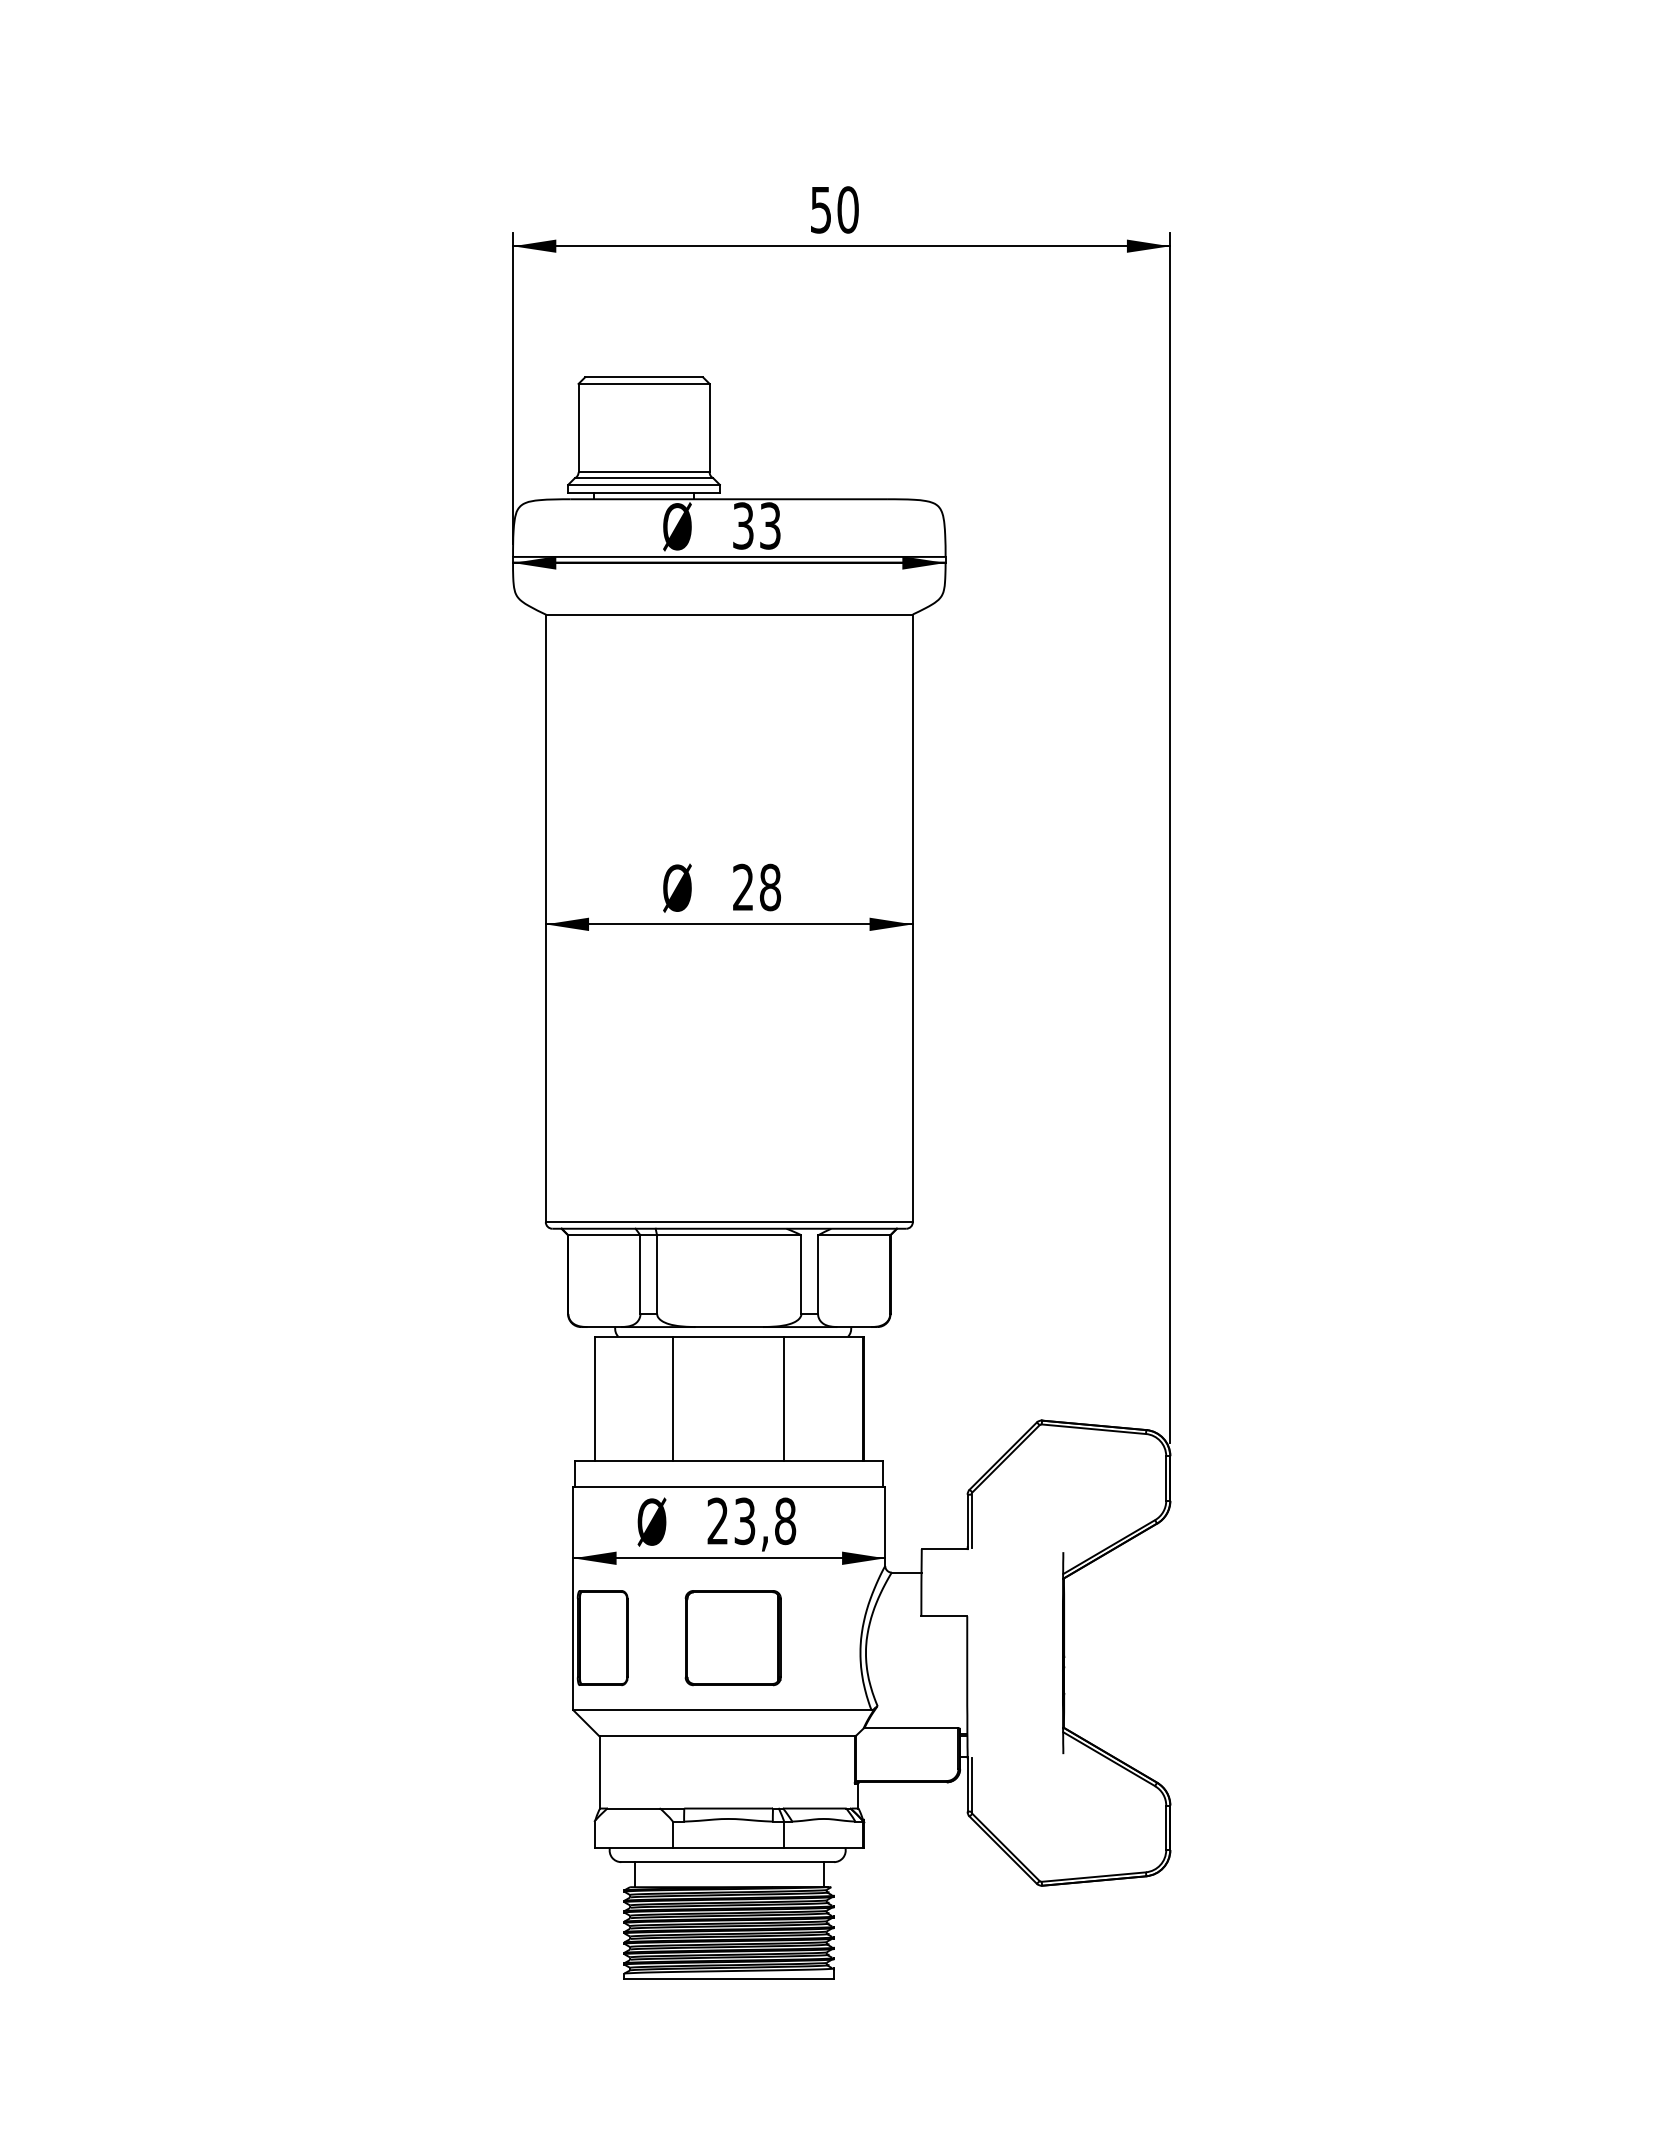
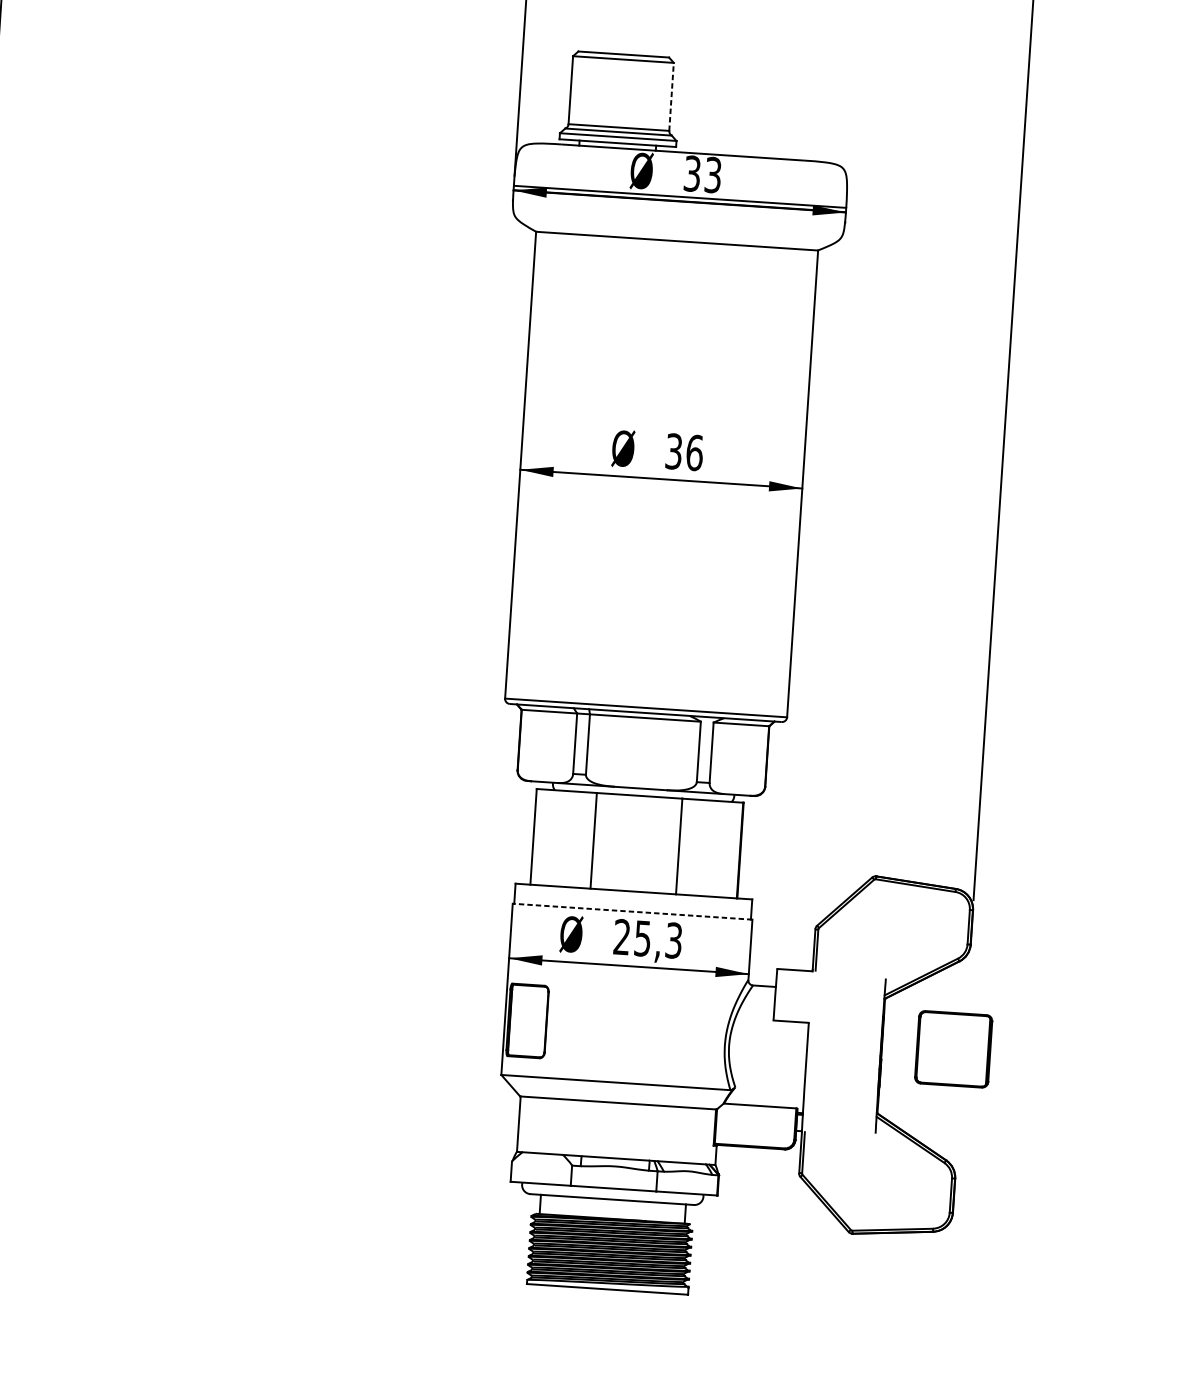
line: (709, 427) -> (671, 96), solid -> dashed
text: (757, 887) -> (684, 452), 28 -> 36
line: (729, 1487) -> (632, 911), solid -> dashed
text: (765, 1521) -> (658, 939), 23,8 -> 25,3
part: (732, 1638) -> (953, 1049), moved

